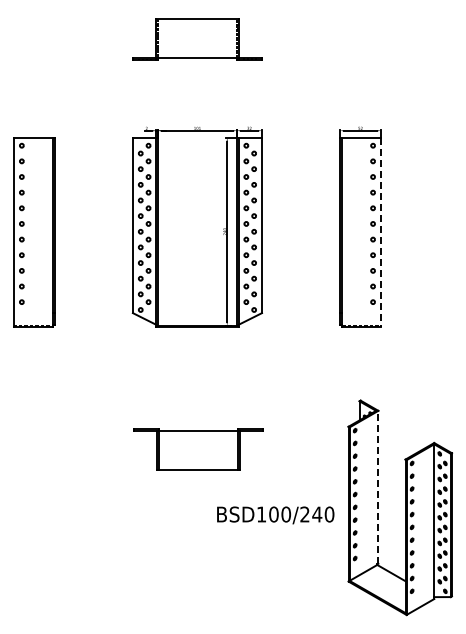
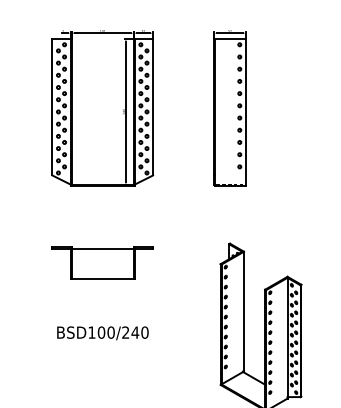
line: (380, 232) -> (245, 112), dashed -> solid
part: (198, 449) -> (102, 263), moved
line: (378, 486) -> (244, 310), dashed -> solid
text: (275, 515) -> (102, 333), moved

